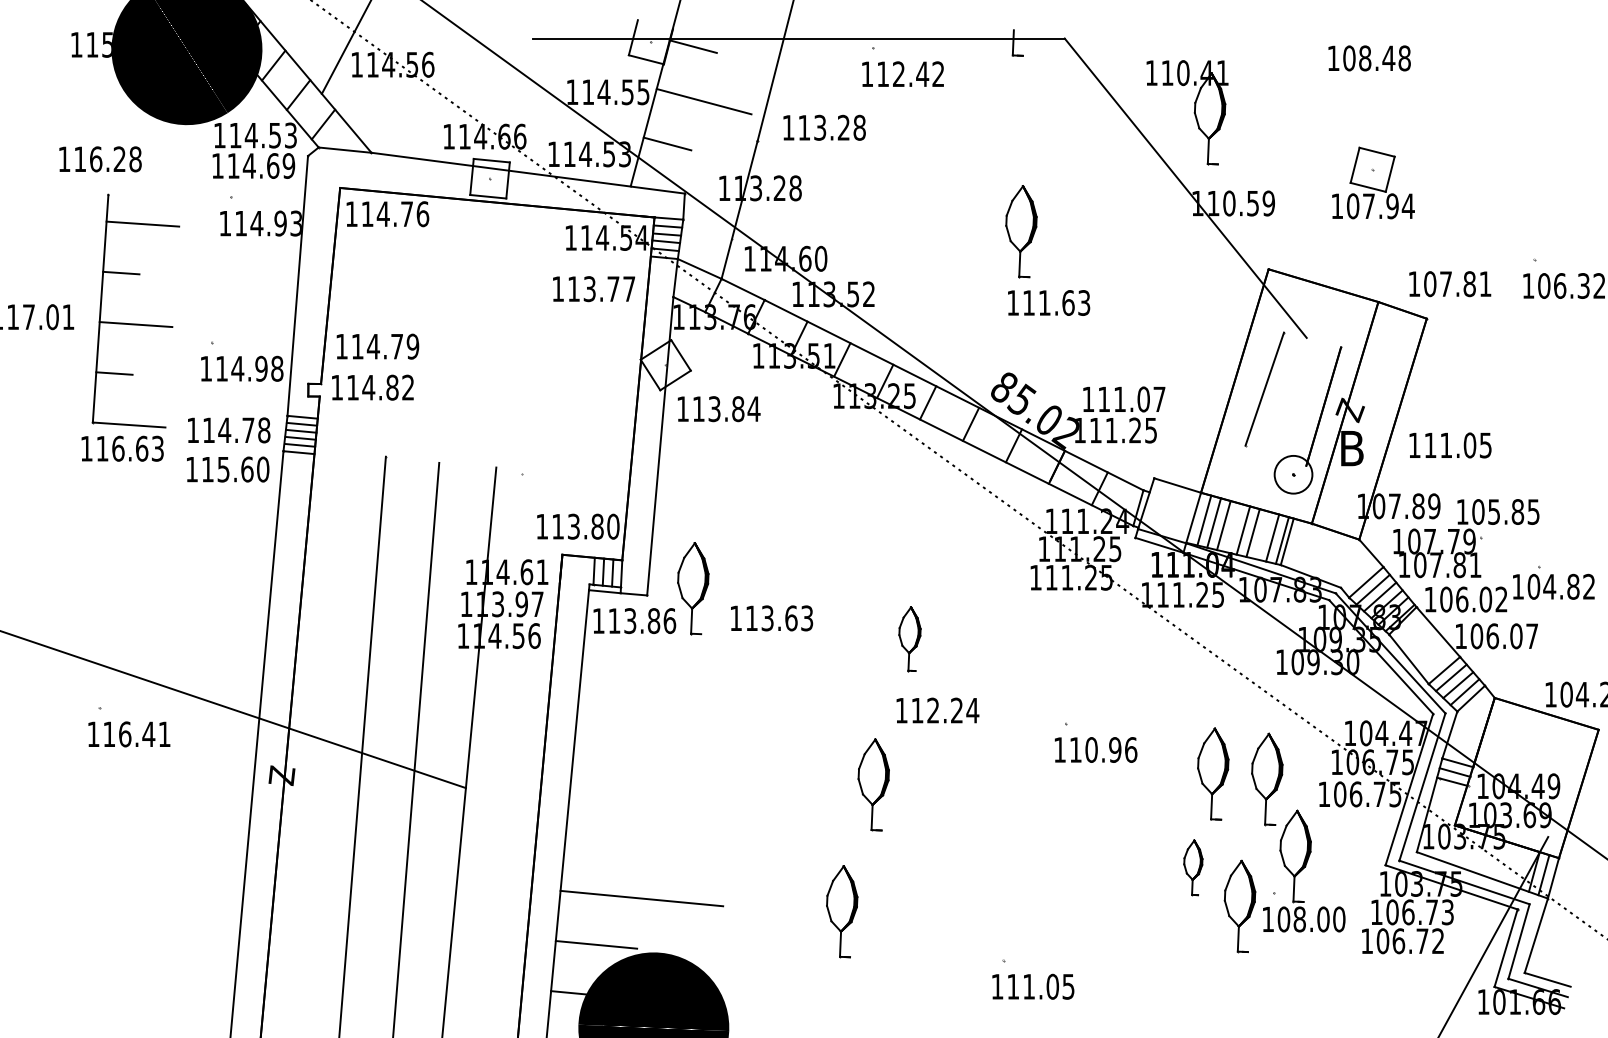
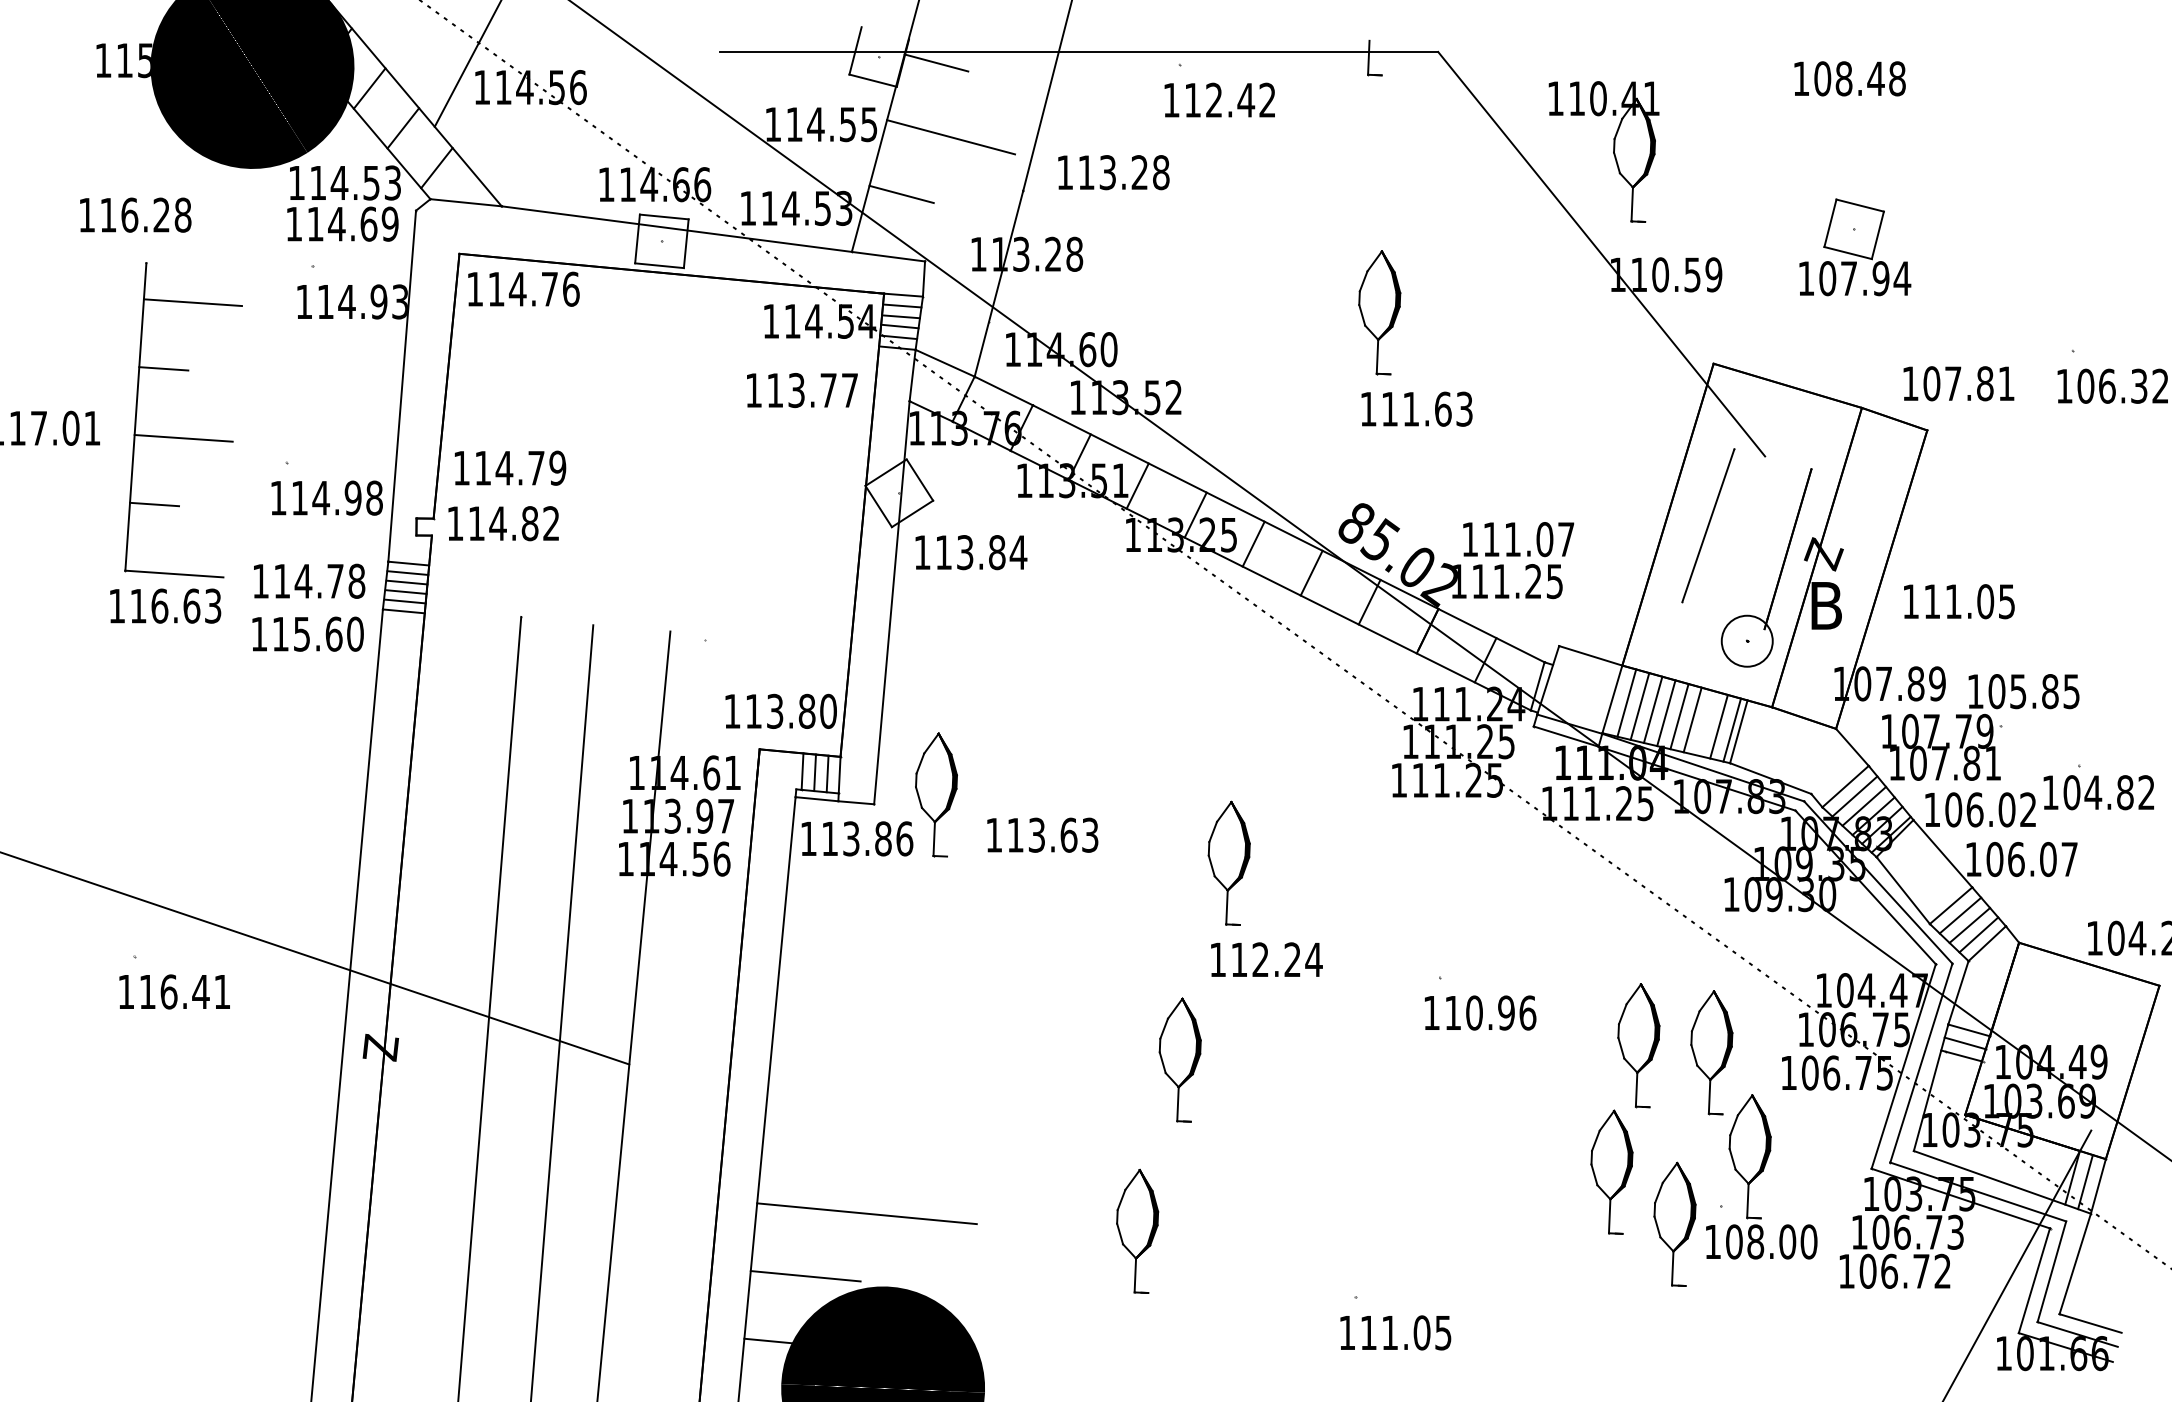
line: (1233, 528) -> (1666, 713), added
part: (909, 638) -> (1228, 862), size x1.43
part: (1193, 867) -> (1611, 1171), size x1.67

